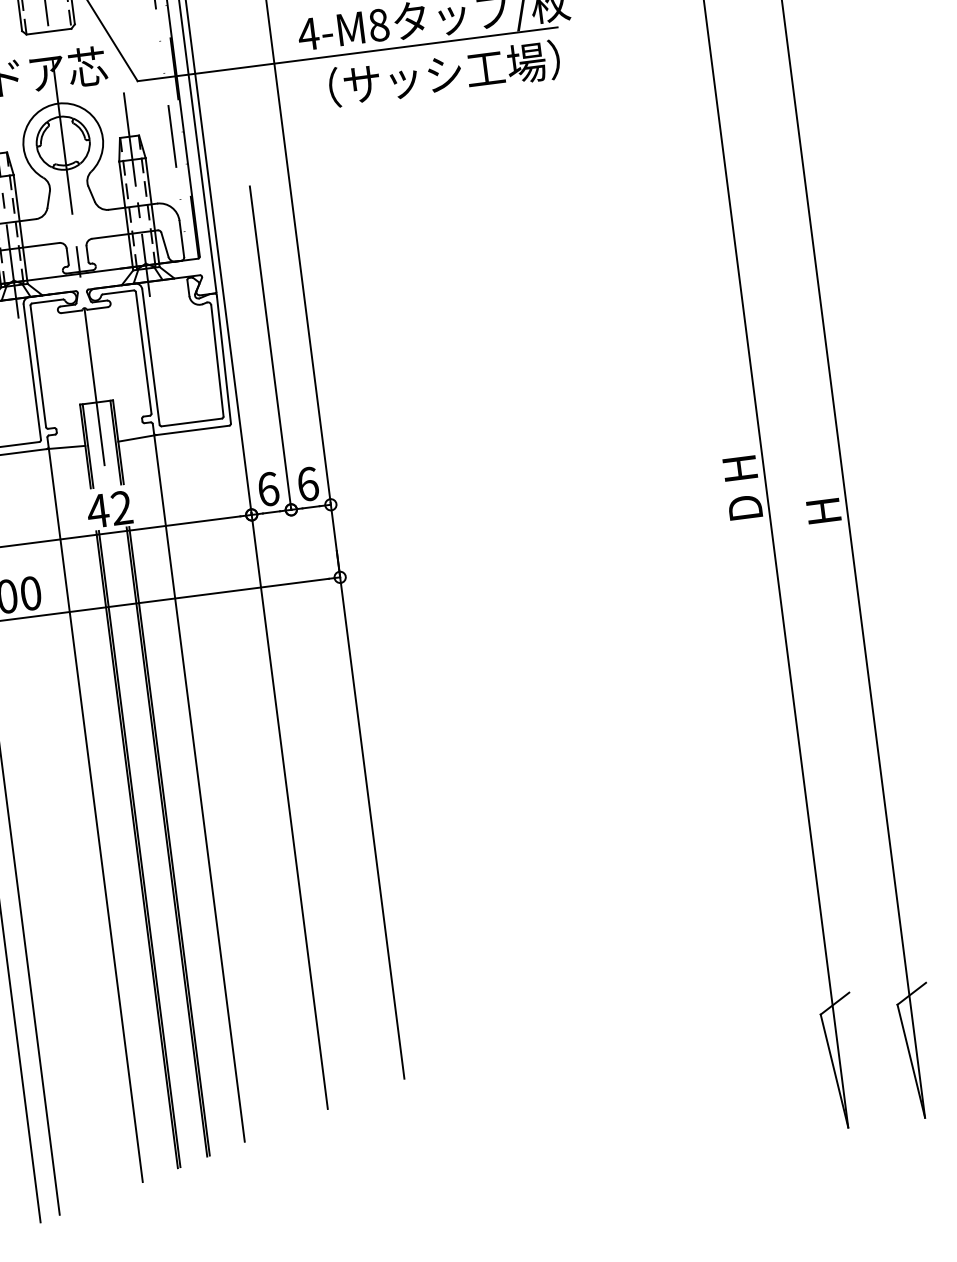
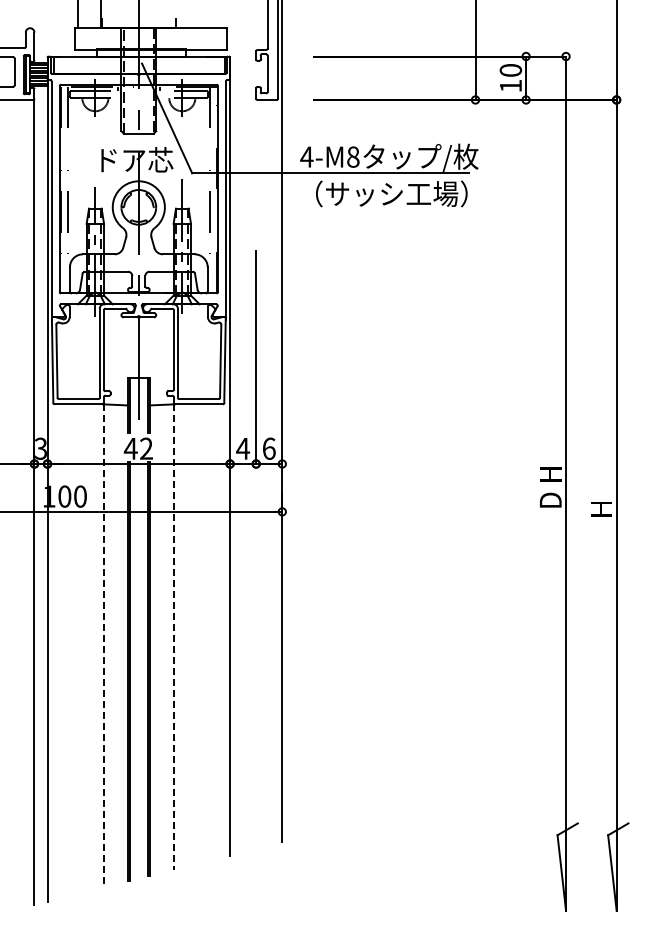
text: (268, 488) -> (243, 448), 6 -> 4
line: (199, 789) -> (173, 637), solid -> dashed
line: (96, 814) -> (104, 645), solid -> dashed

